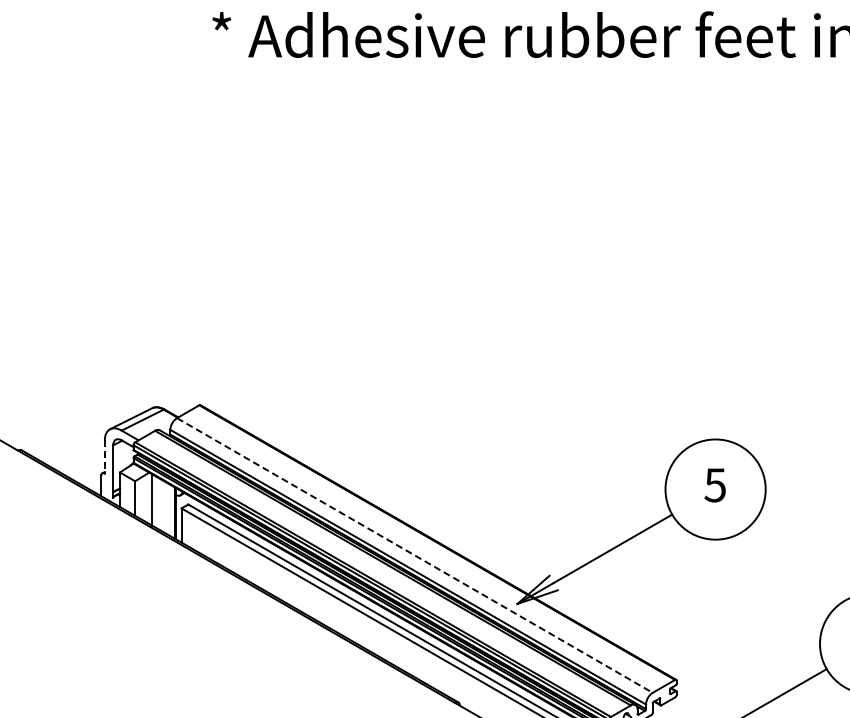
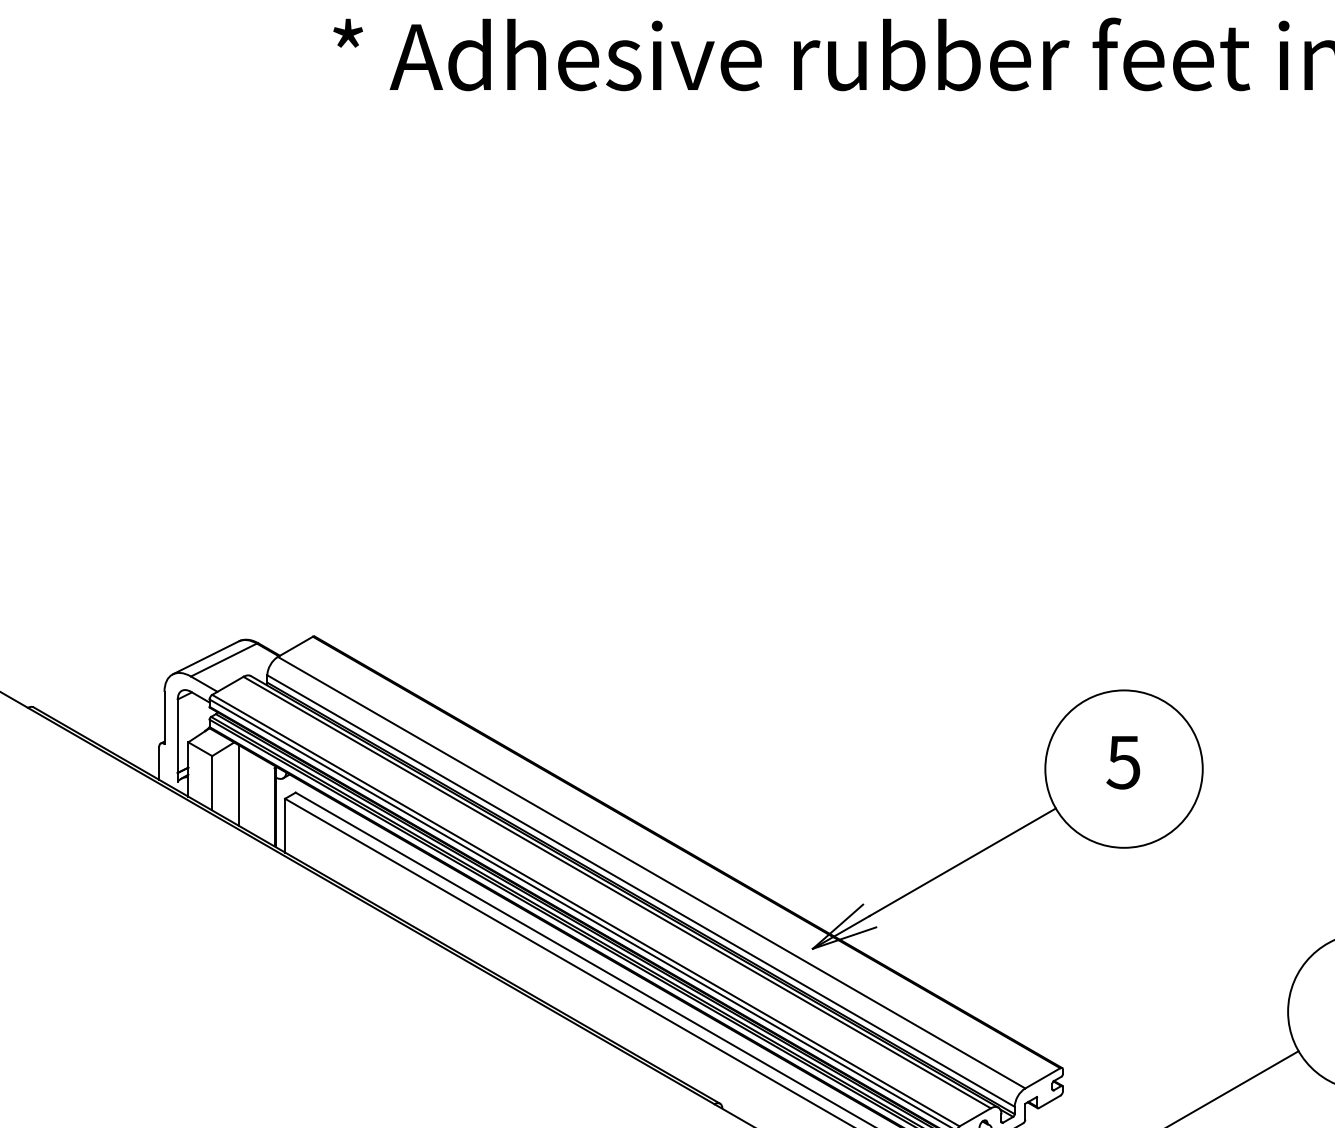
line: (104, 456) -> (163, 717), dashed -> solid
line: (414, 555) -> (651, 872), dashed -> solid

